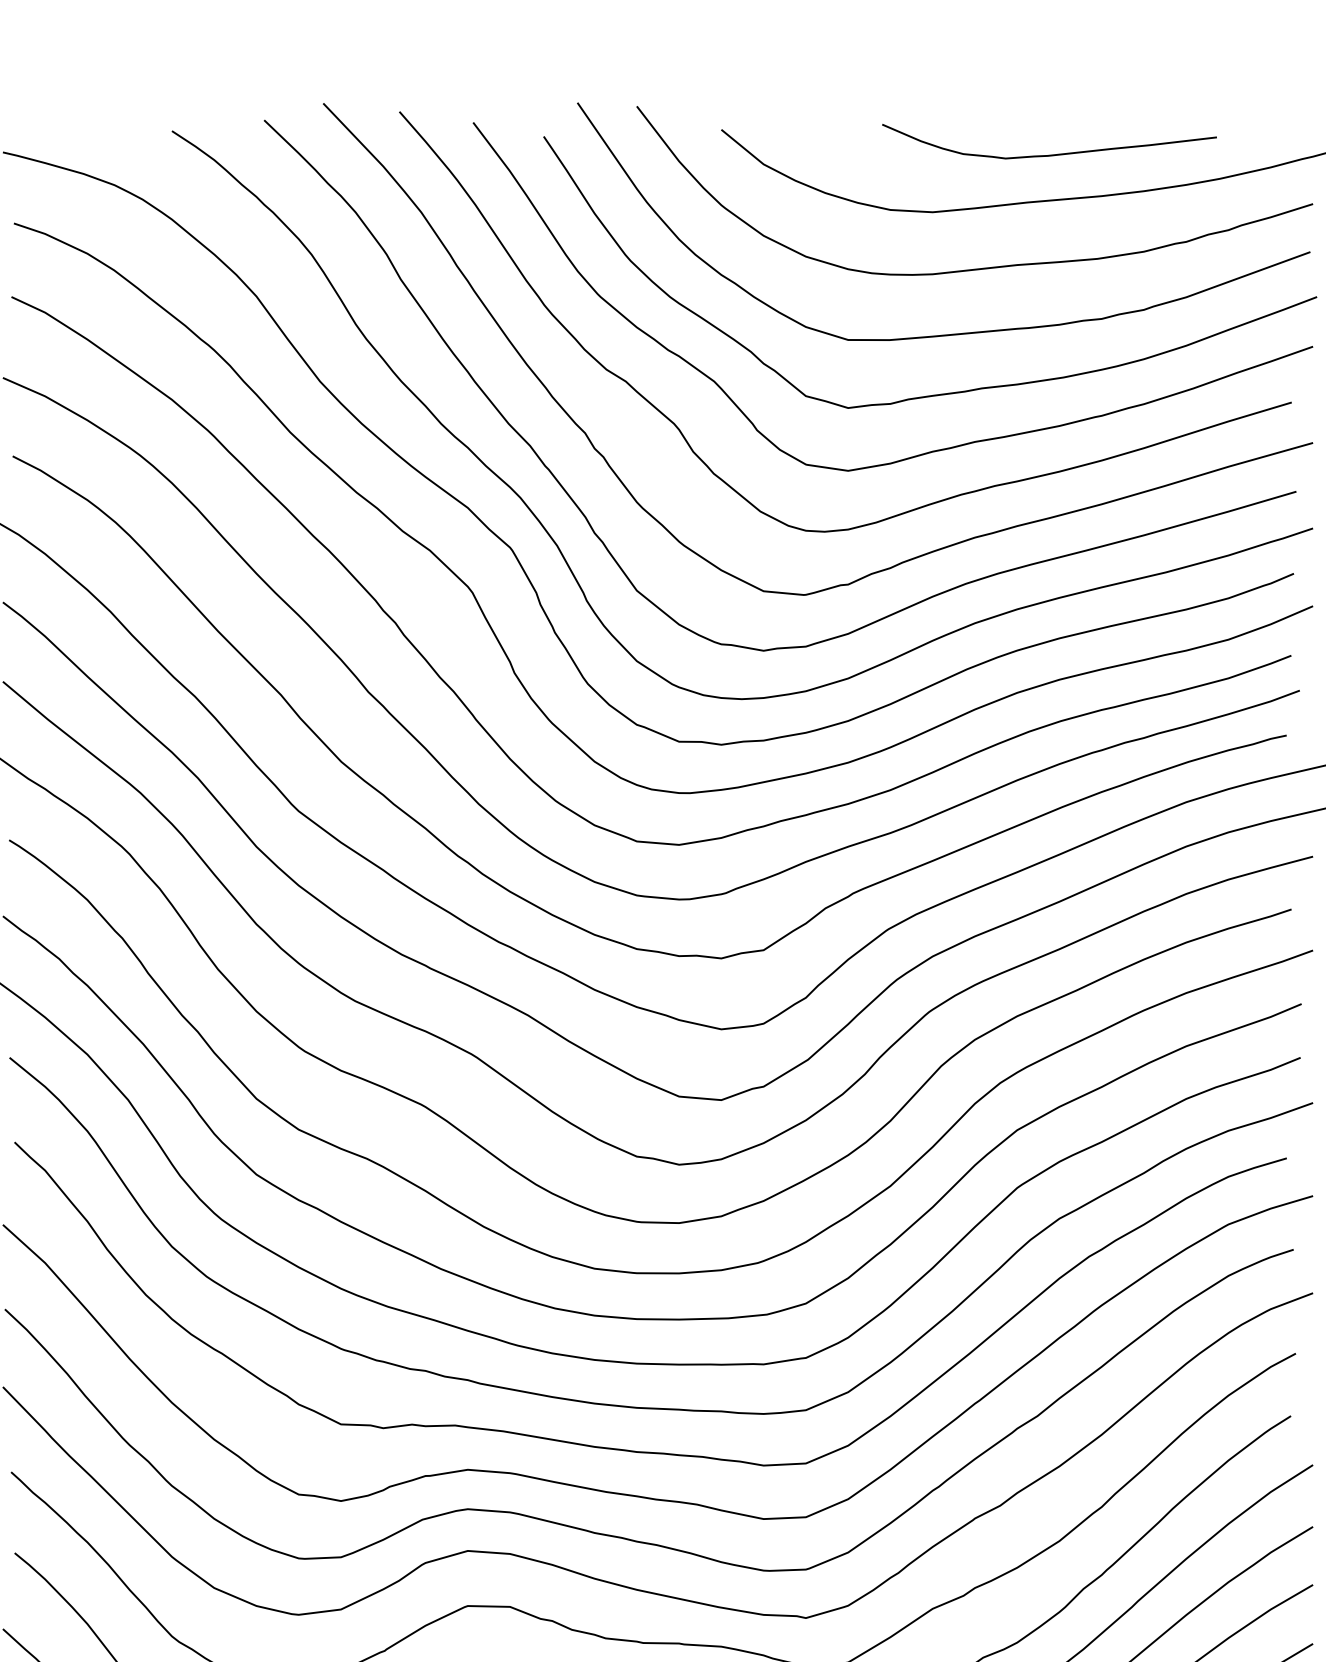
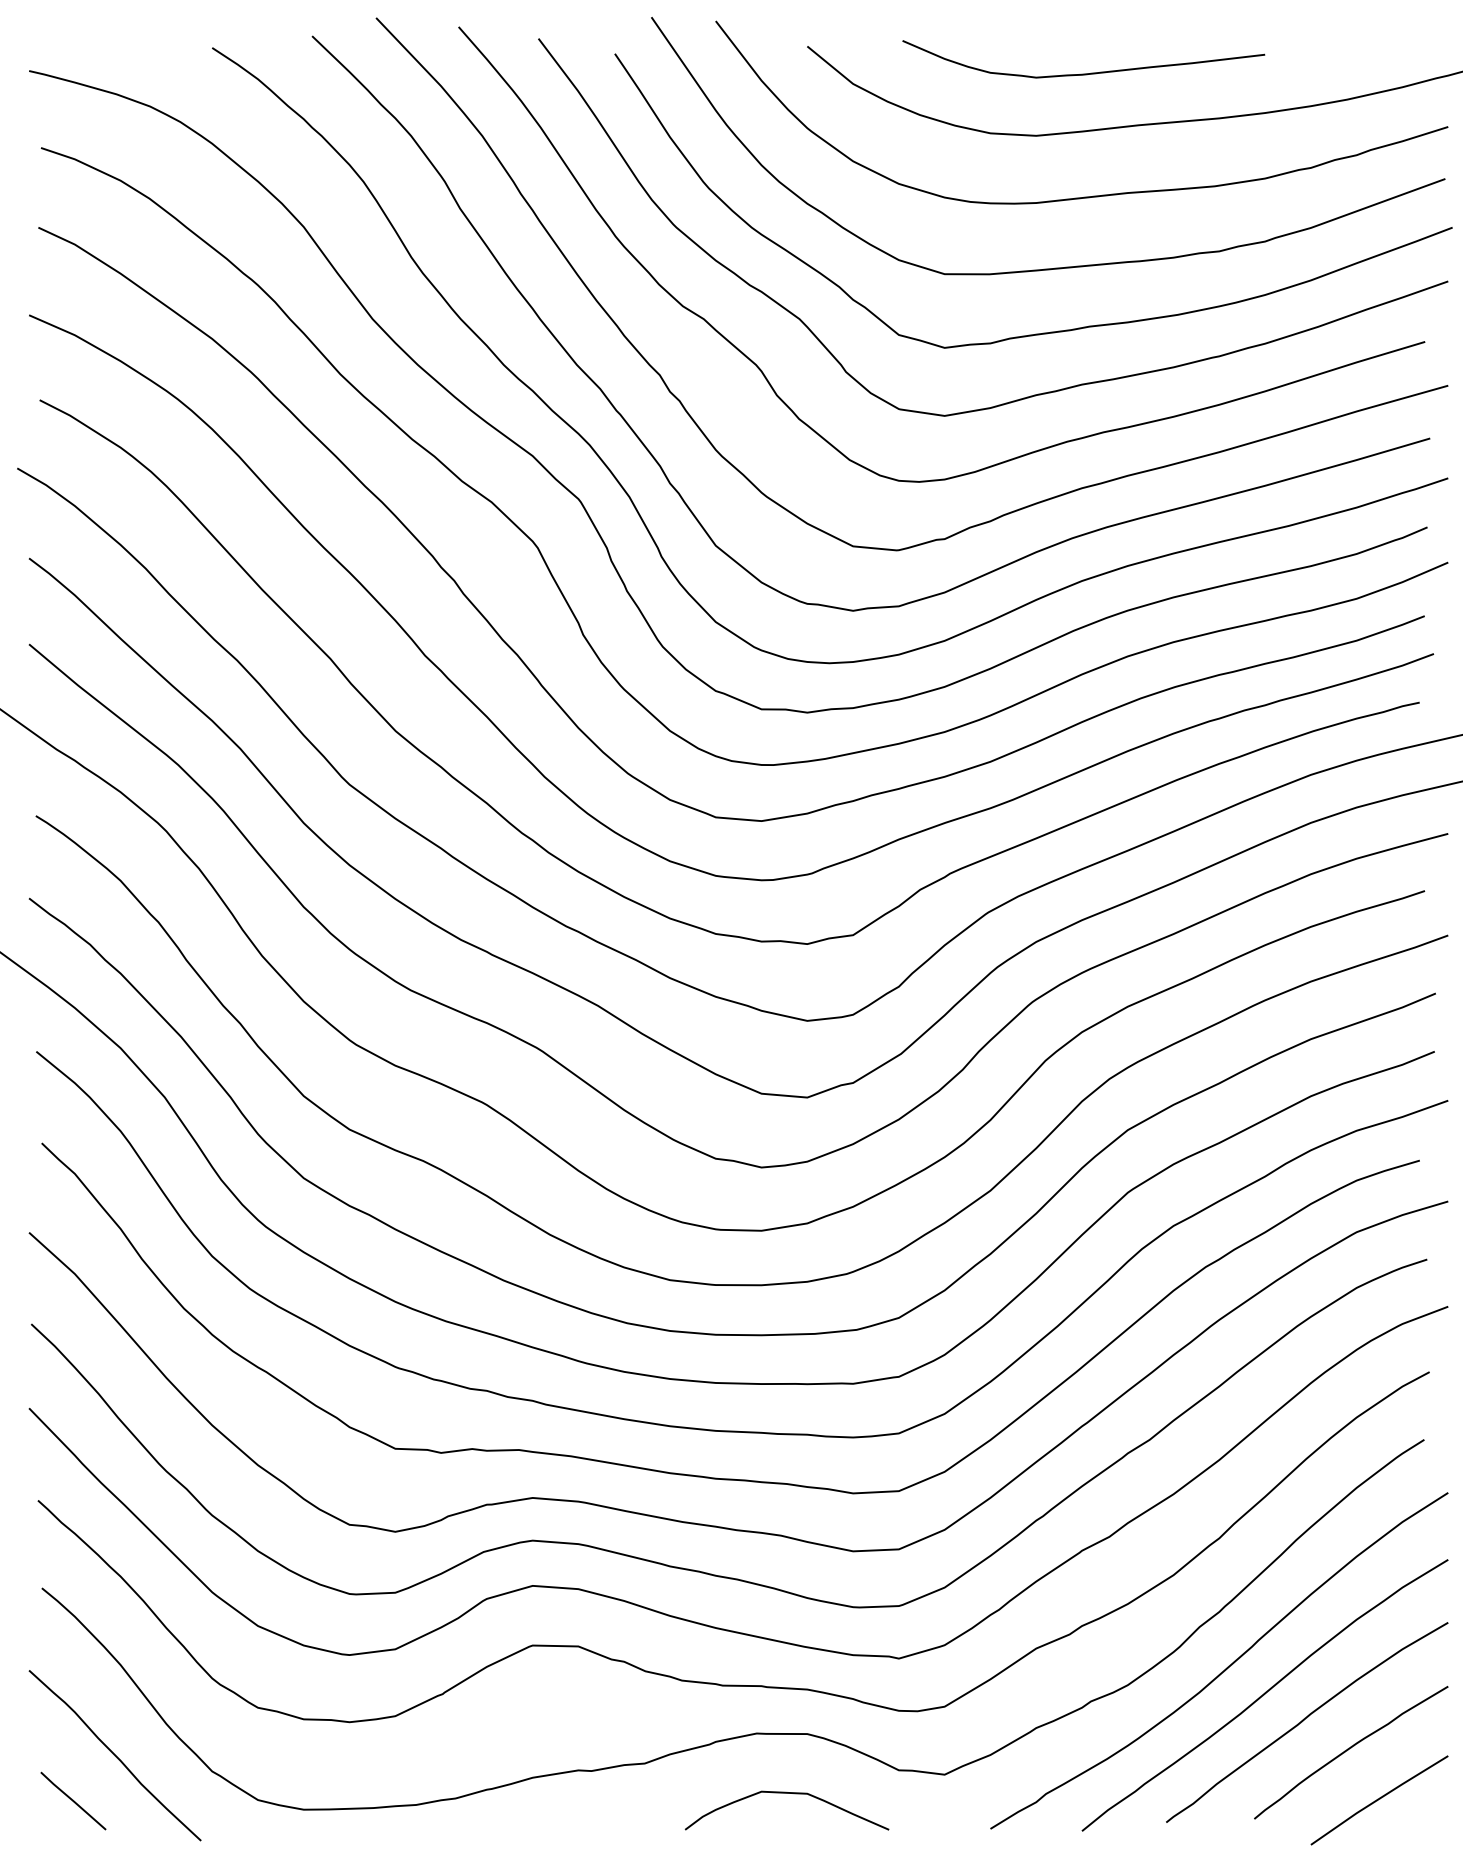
curve: (1049, 154) -> (1083, 73), moved

